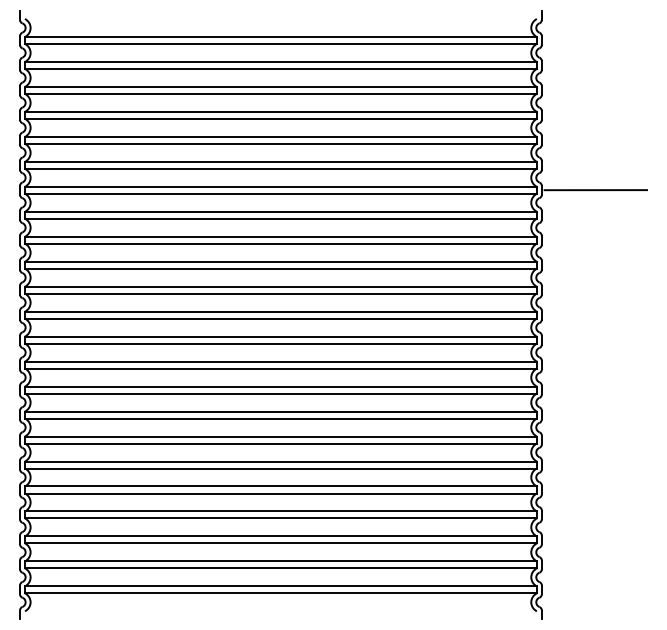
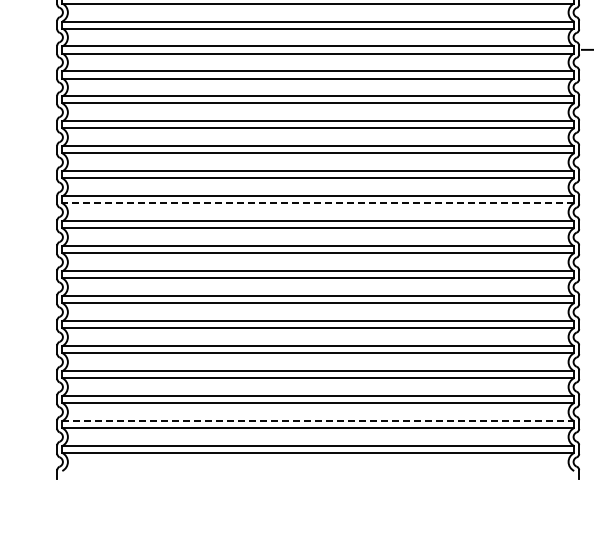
line: (280, 343) -> (317, 203), solid -> dashed
line: (280, 561) -> (317, 421), solid -> dashed

